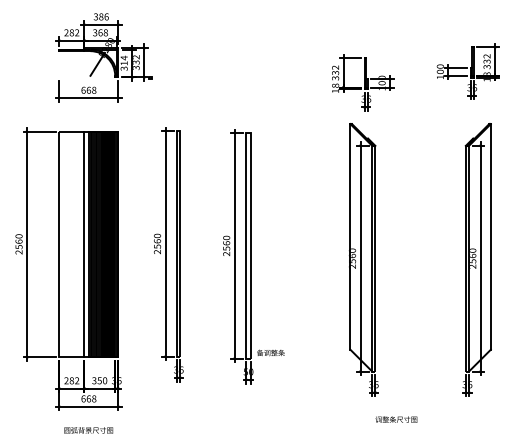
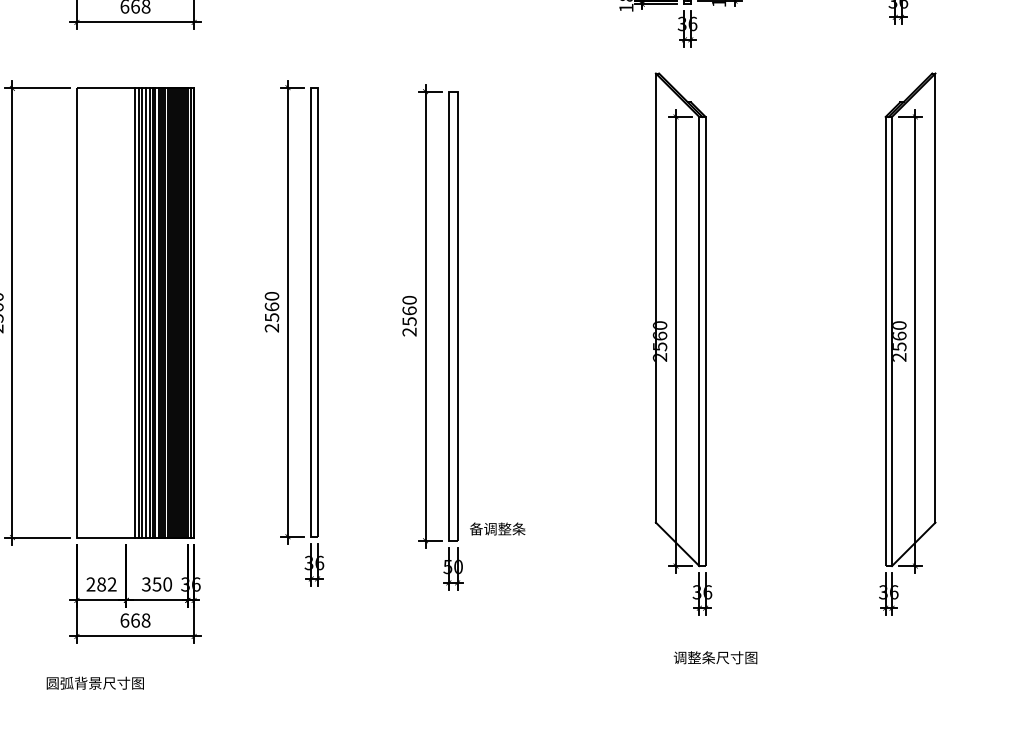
line: (84, 244) -> (126, 313), removed
text: (396, 419) -> (715, 657), moved
text: (88, 430) -> (94, 683), moved

